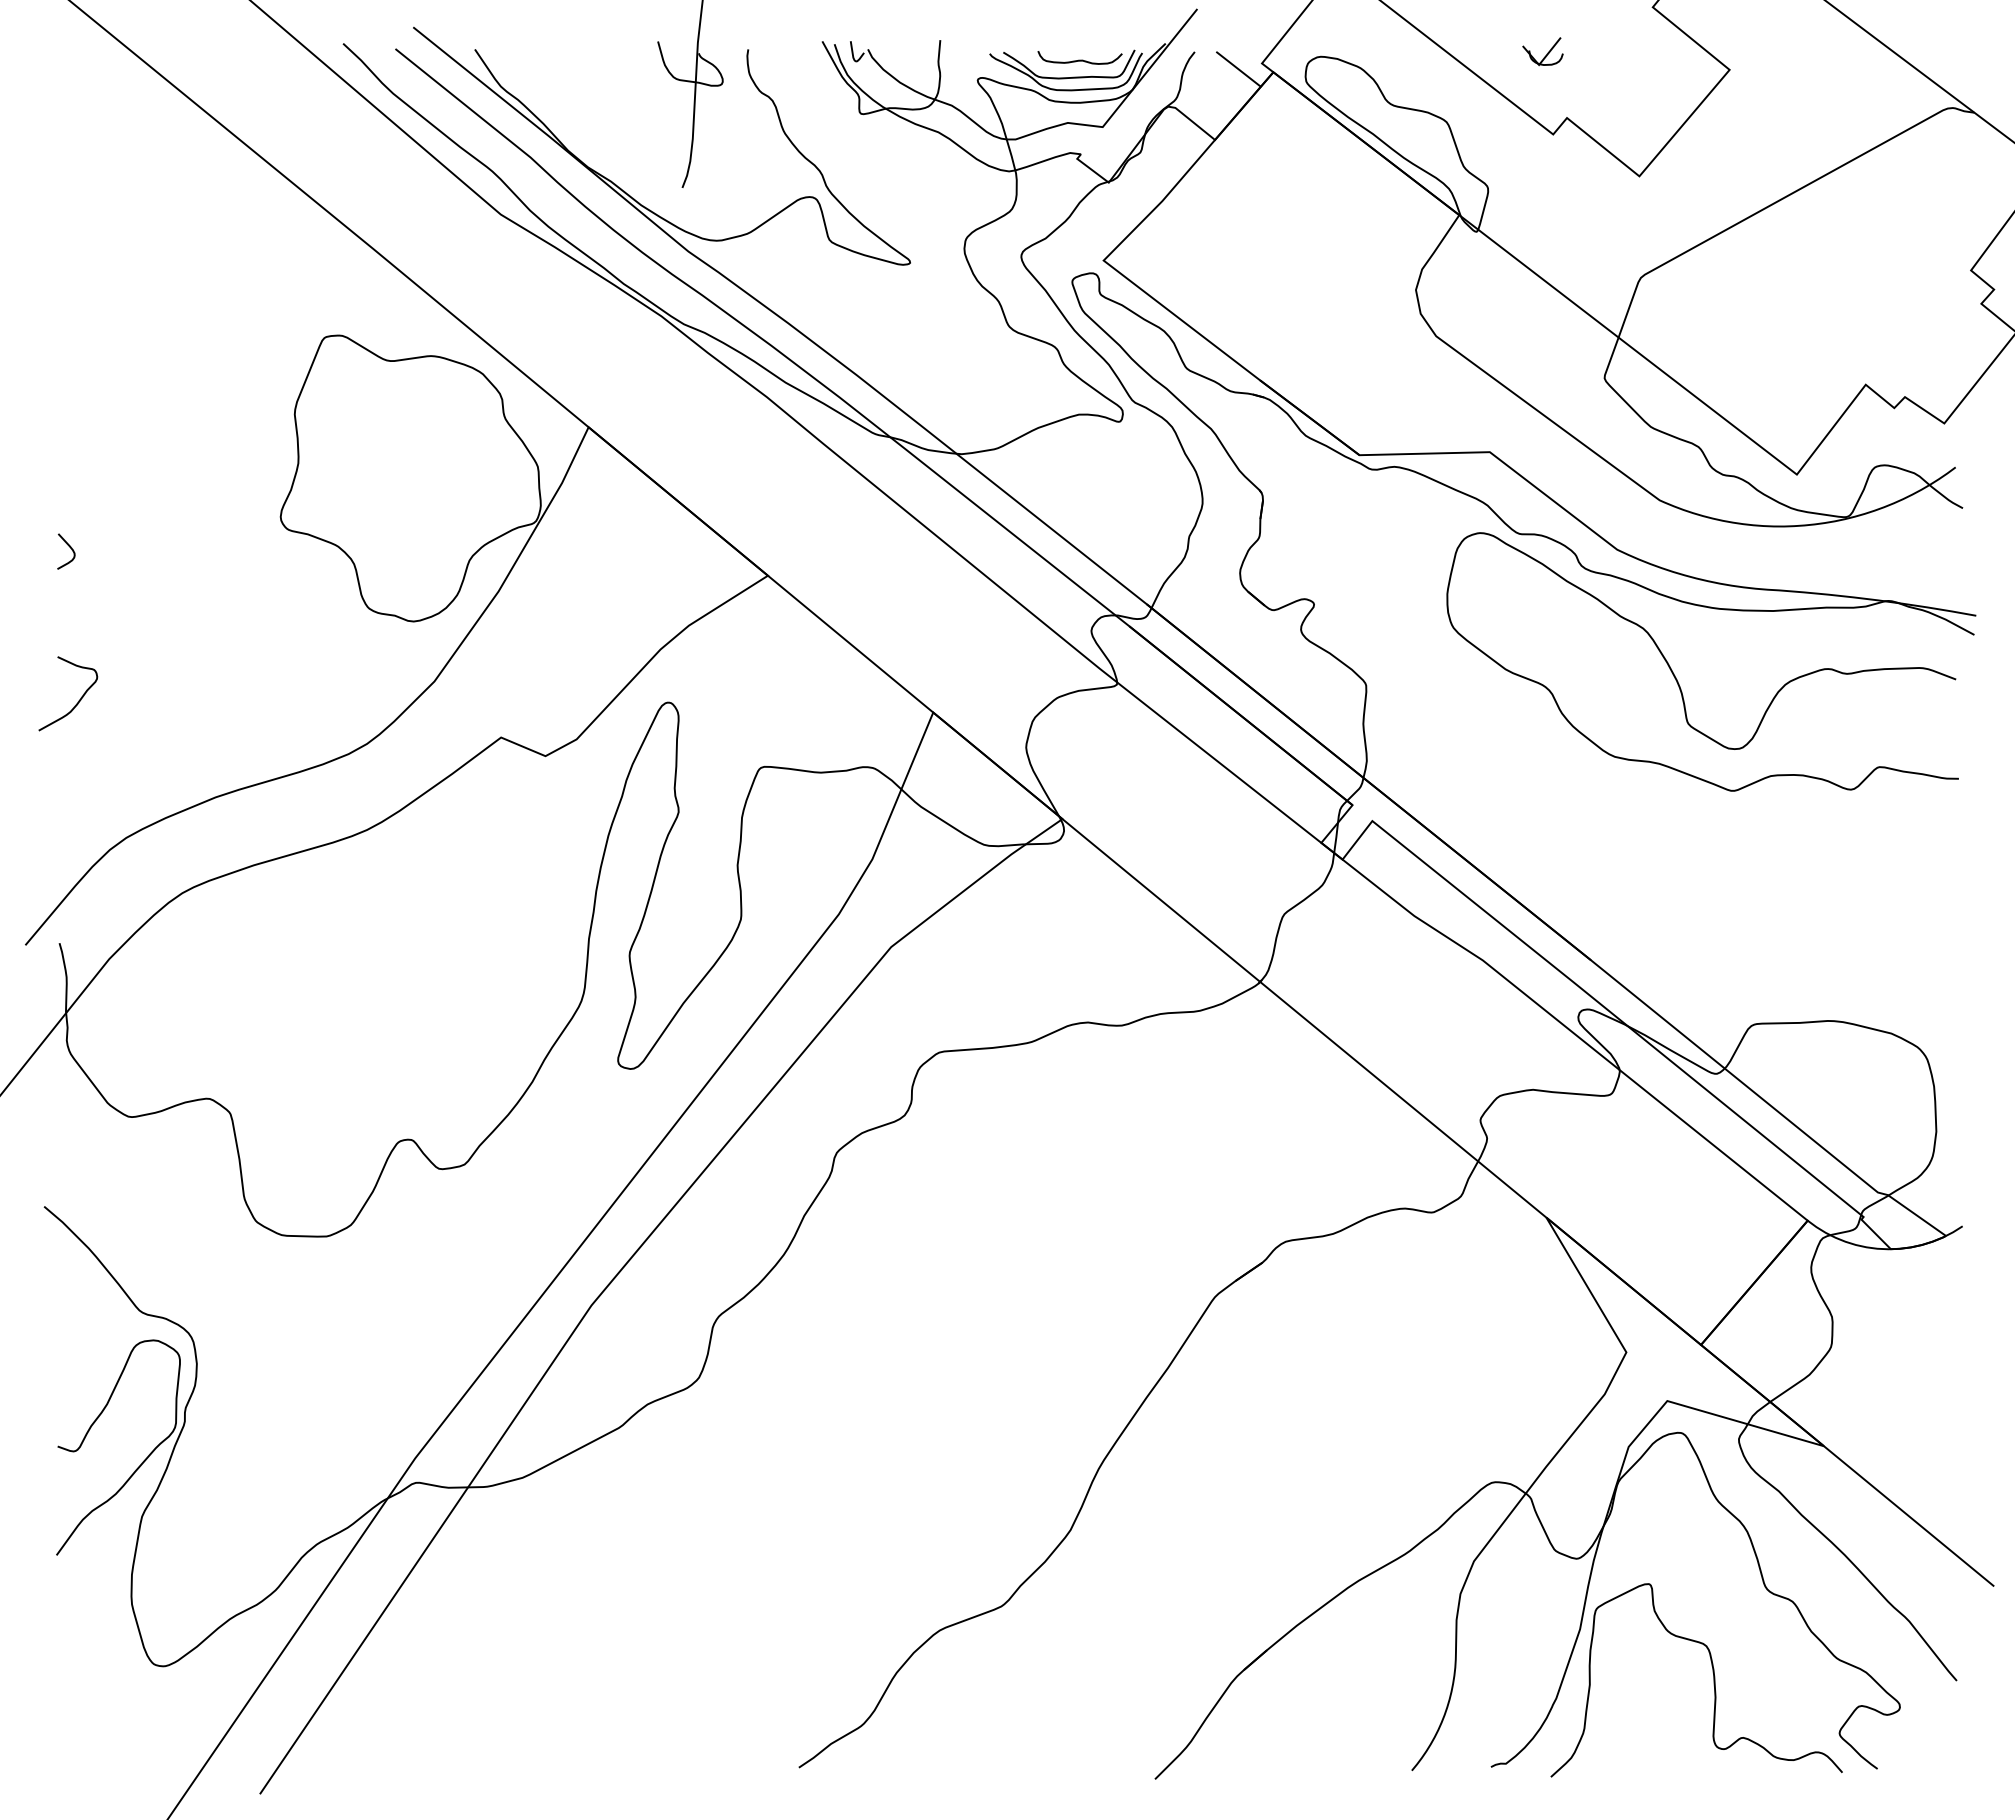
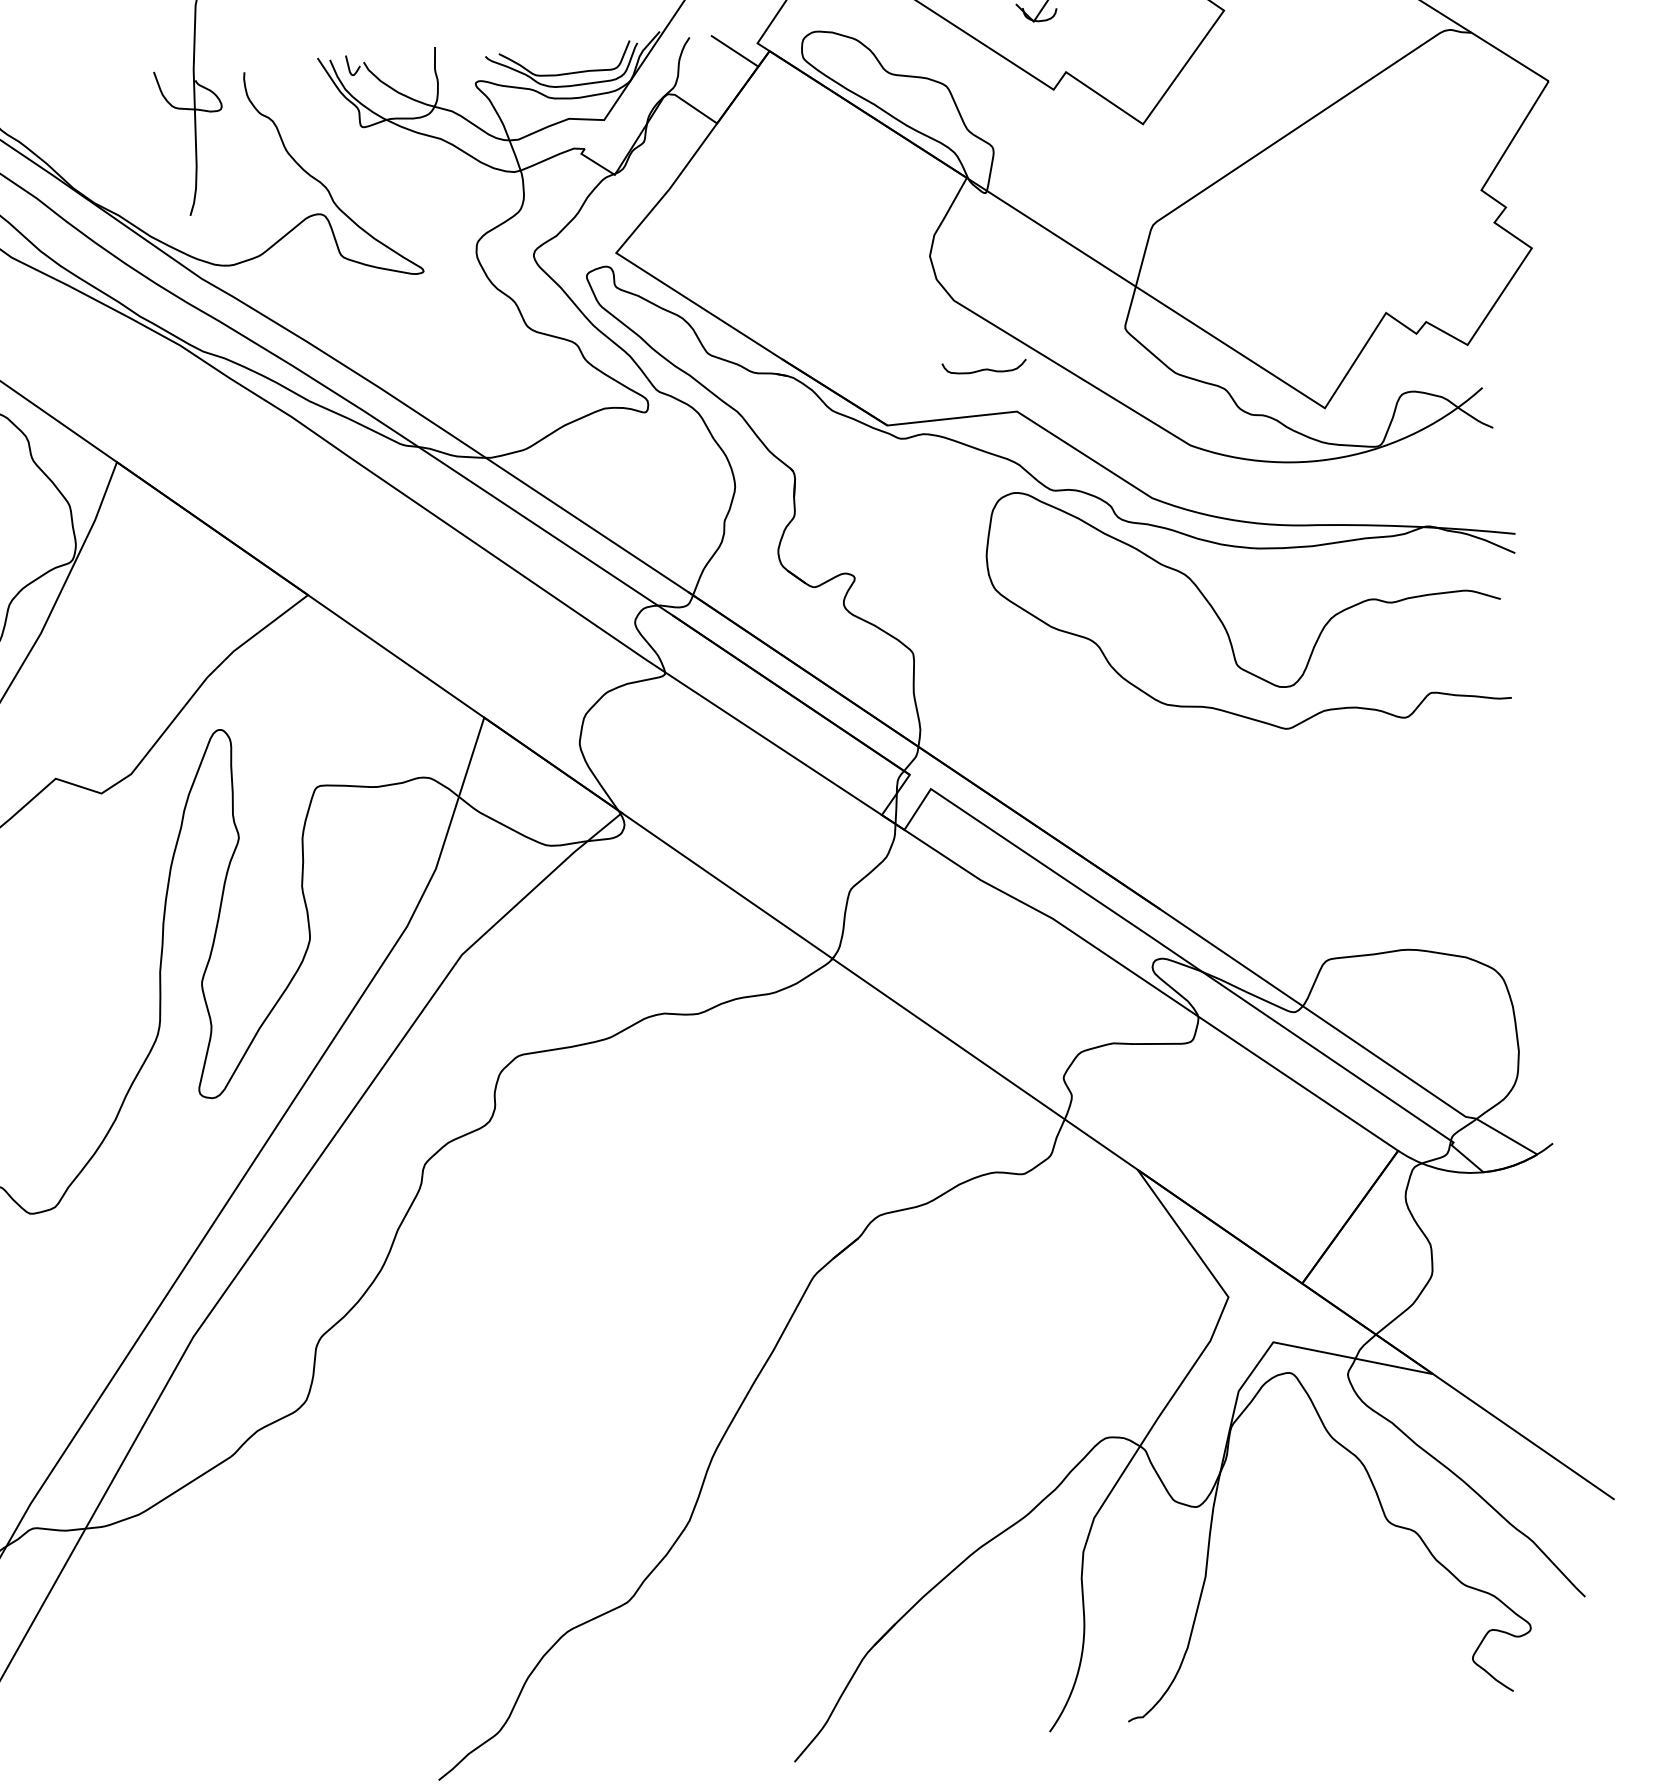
curve: (1079, 59) -> (984, 368), moved
curve: (1713, 1680) -> (1342, 1616), removed

